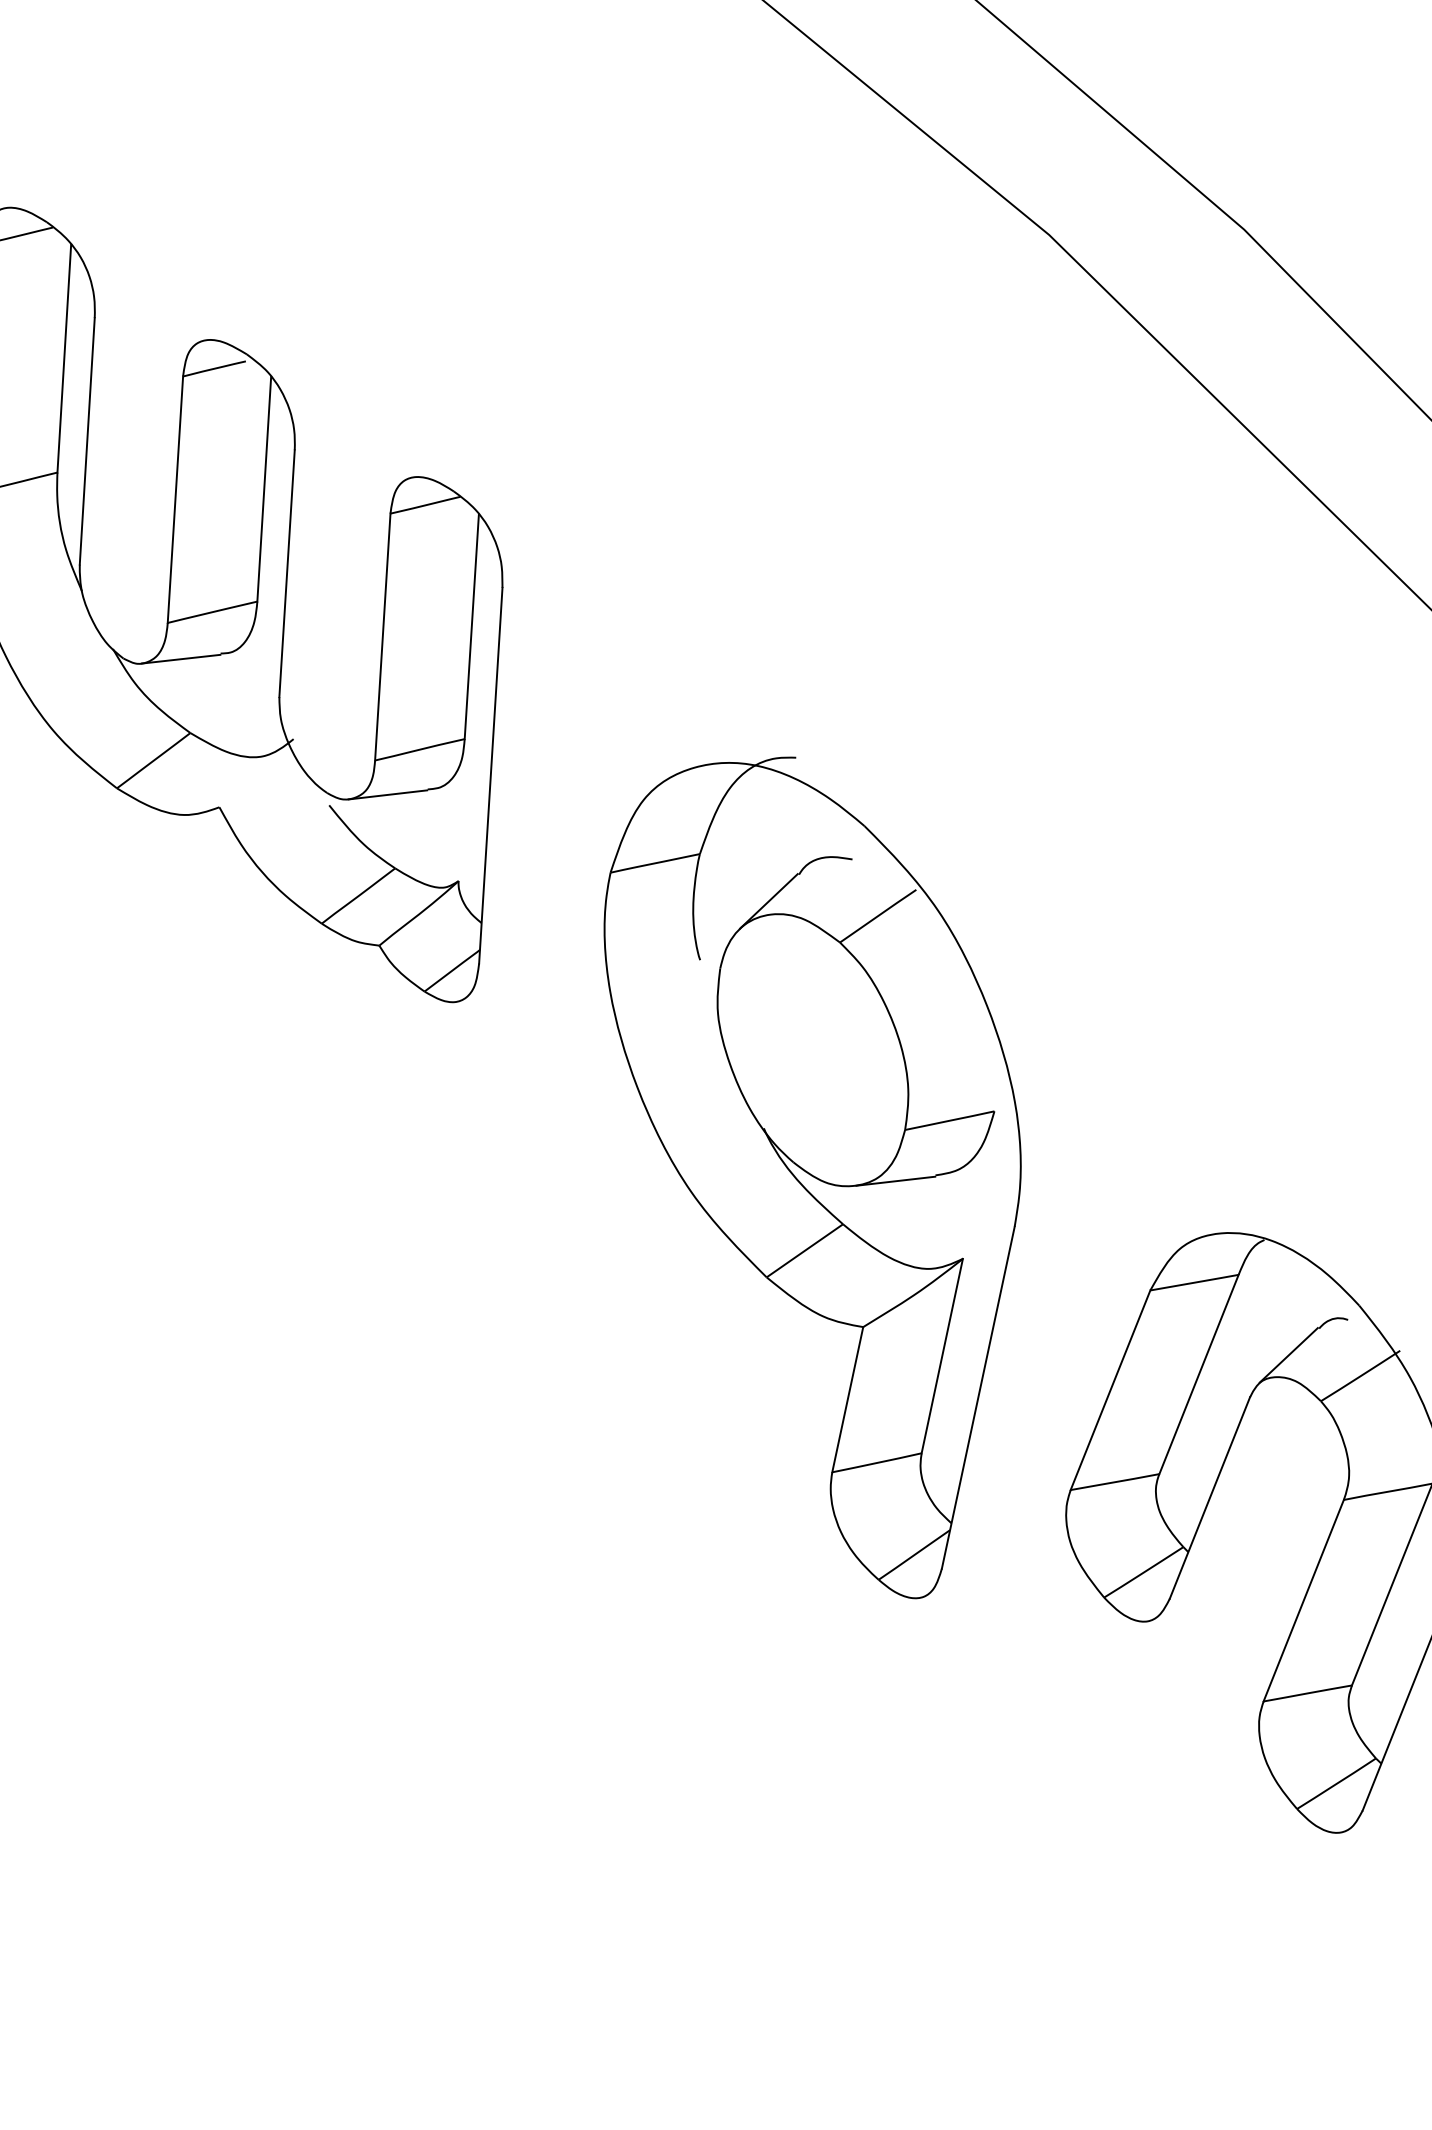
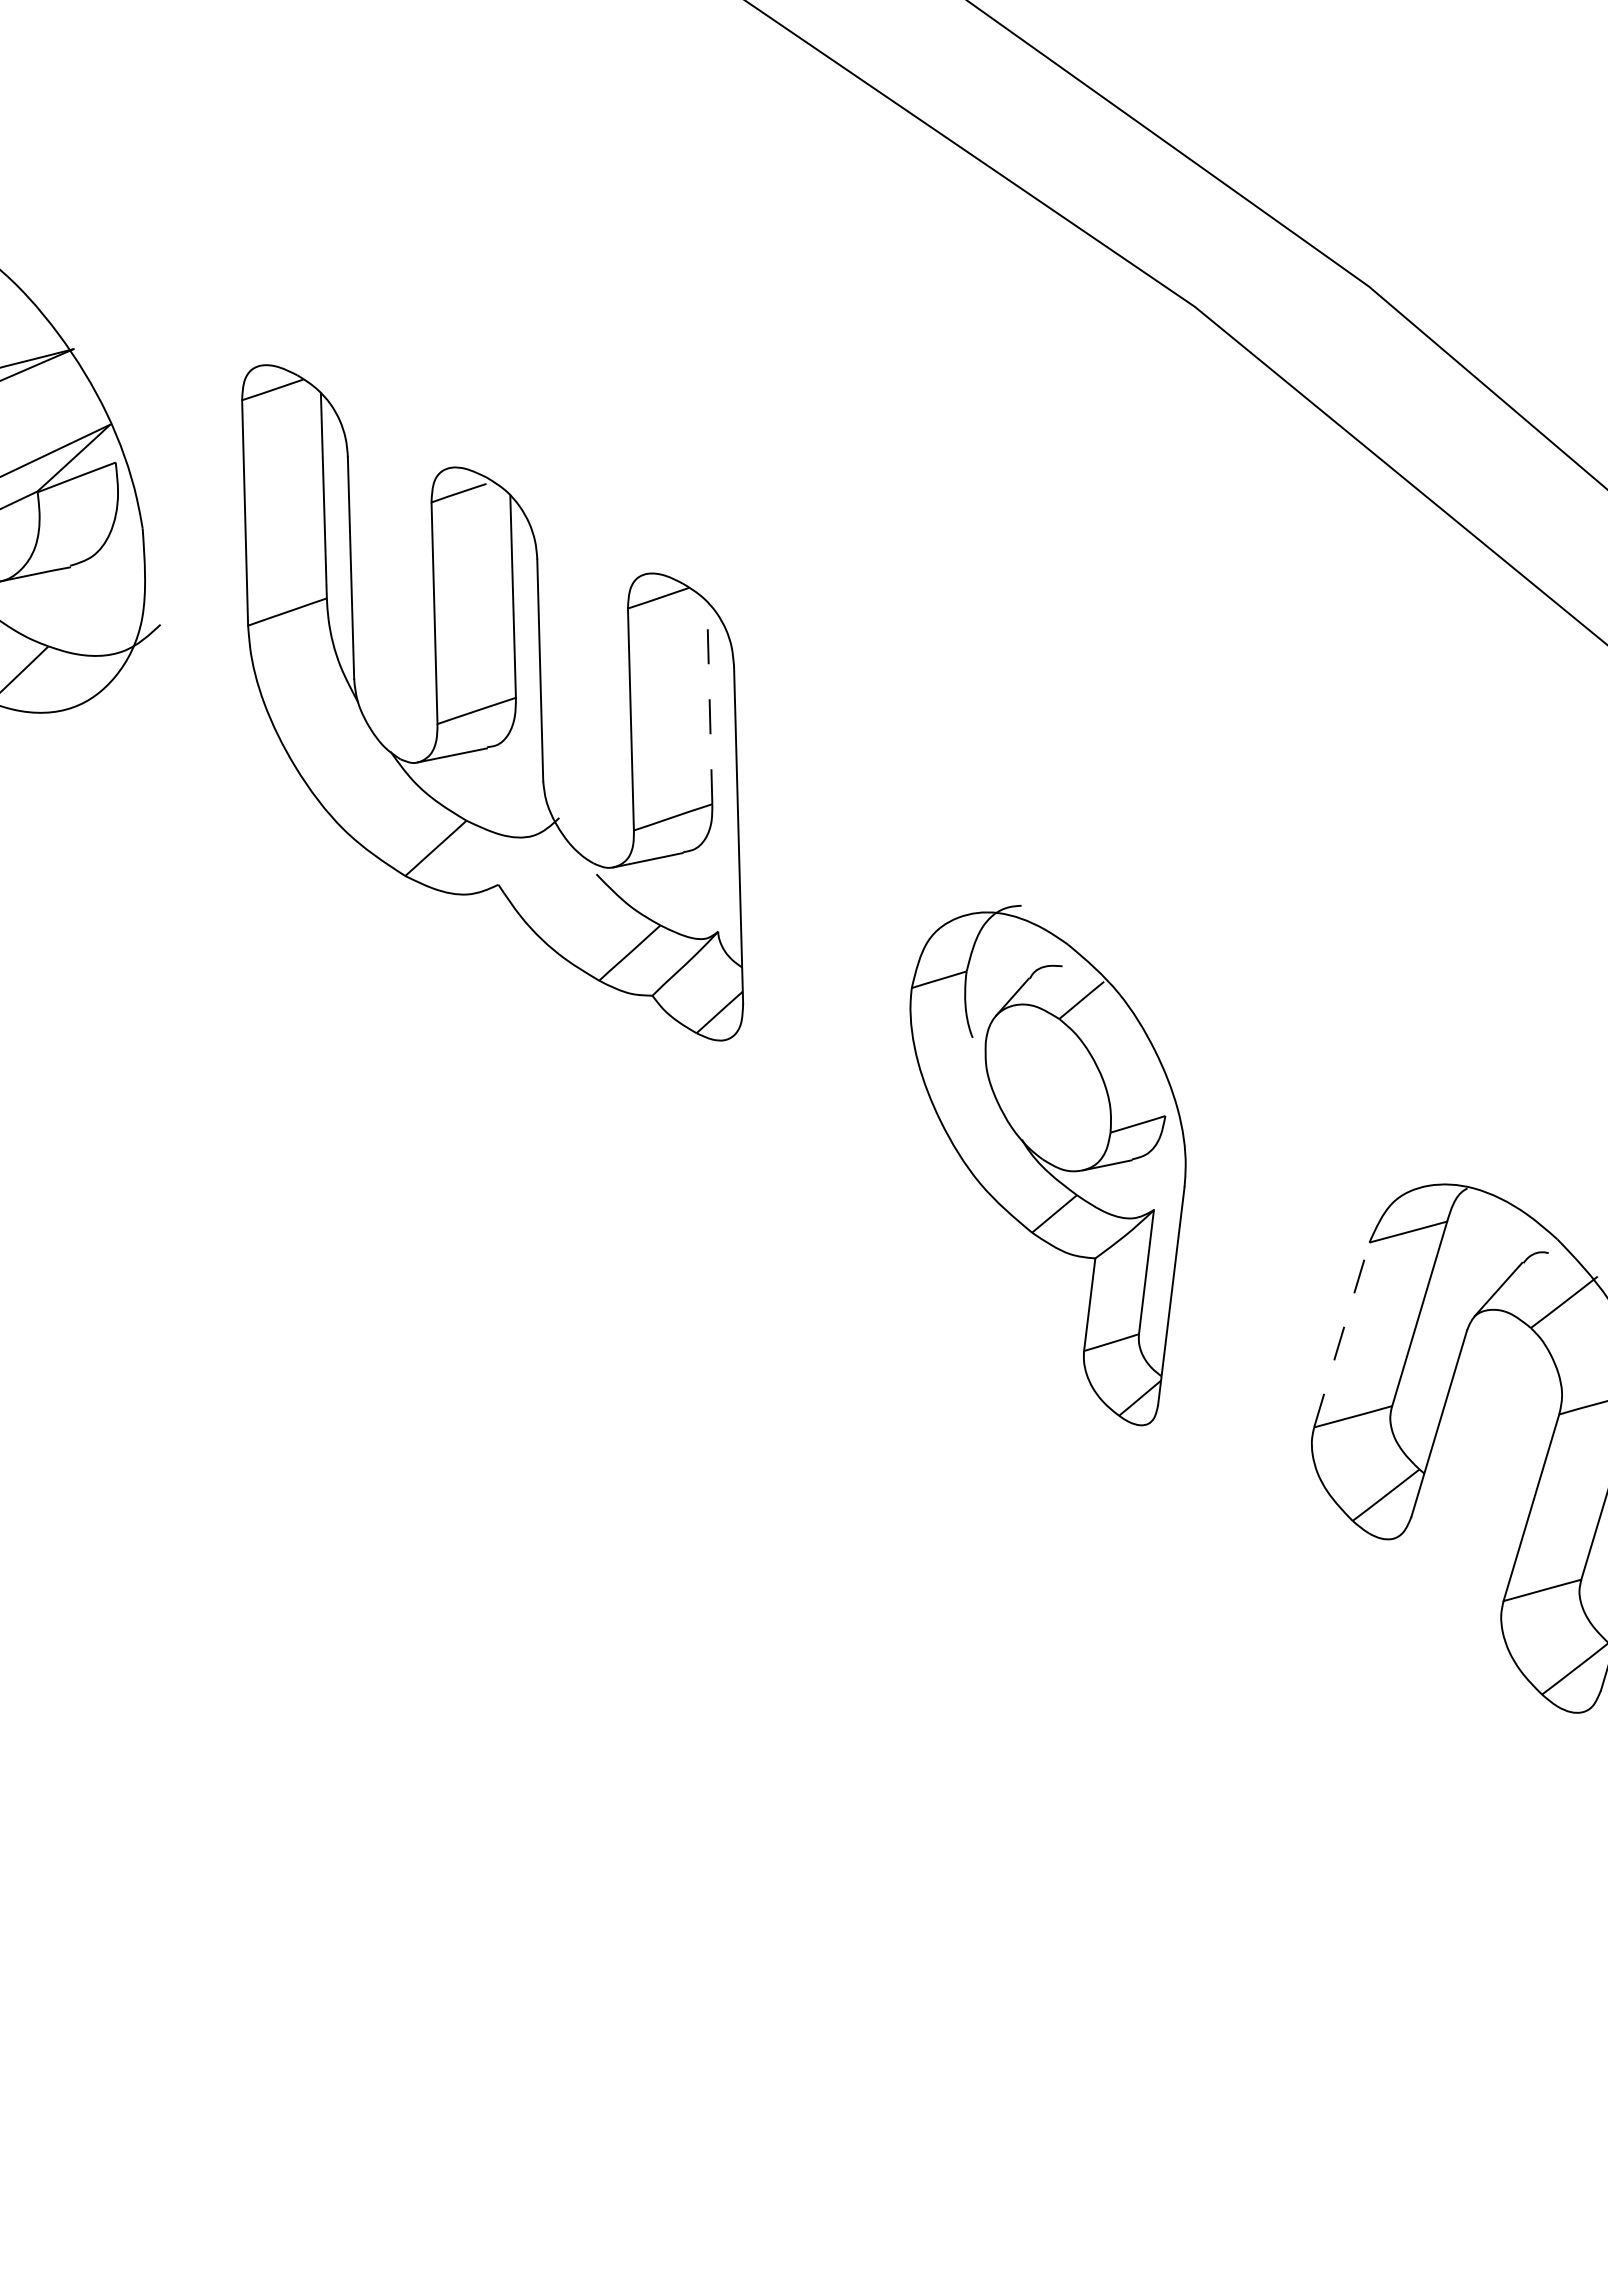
line: (471, 625) -> (709, 702), solid -> dashed
part: (800, 1173) -> (1047, 1165), size x0.7
line: (1110, 1389) -> (1341, 1334), solid -> dashed

